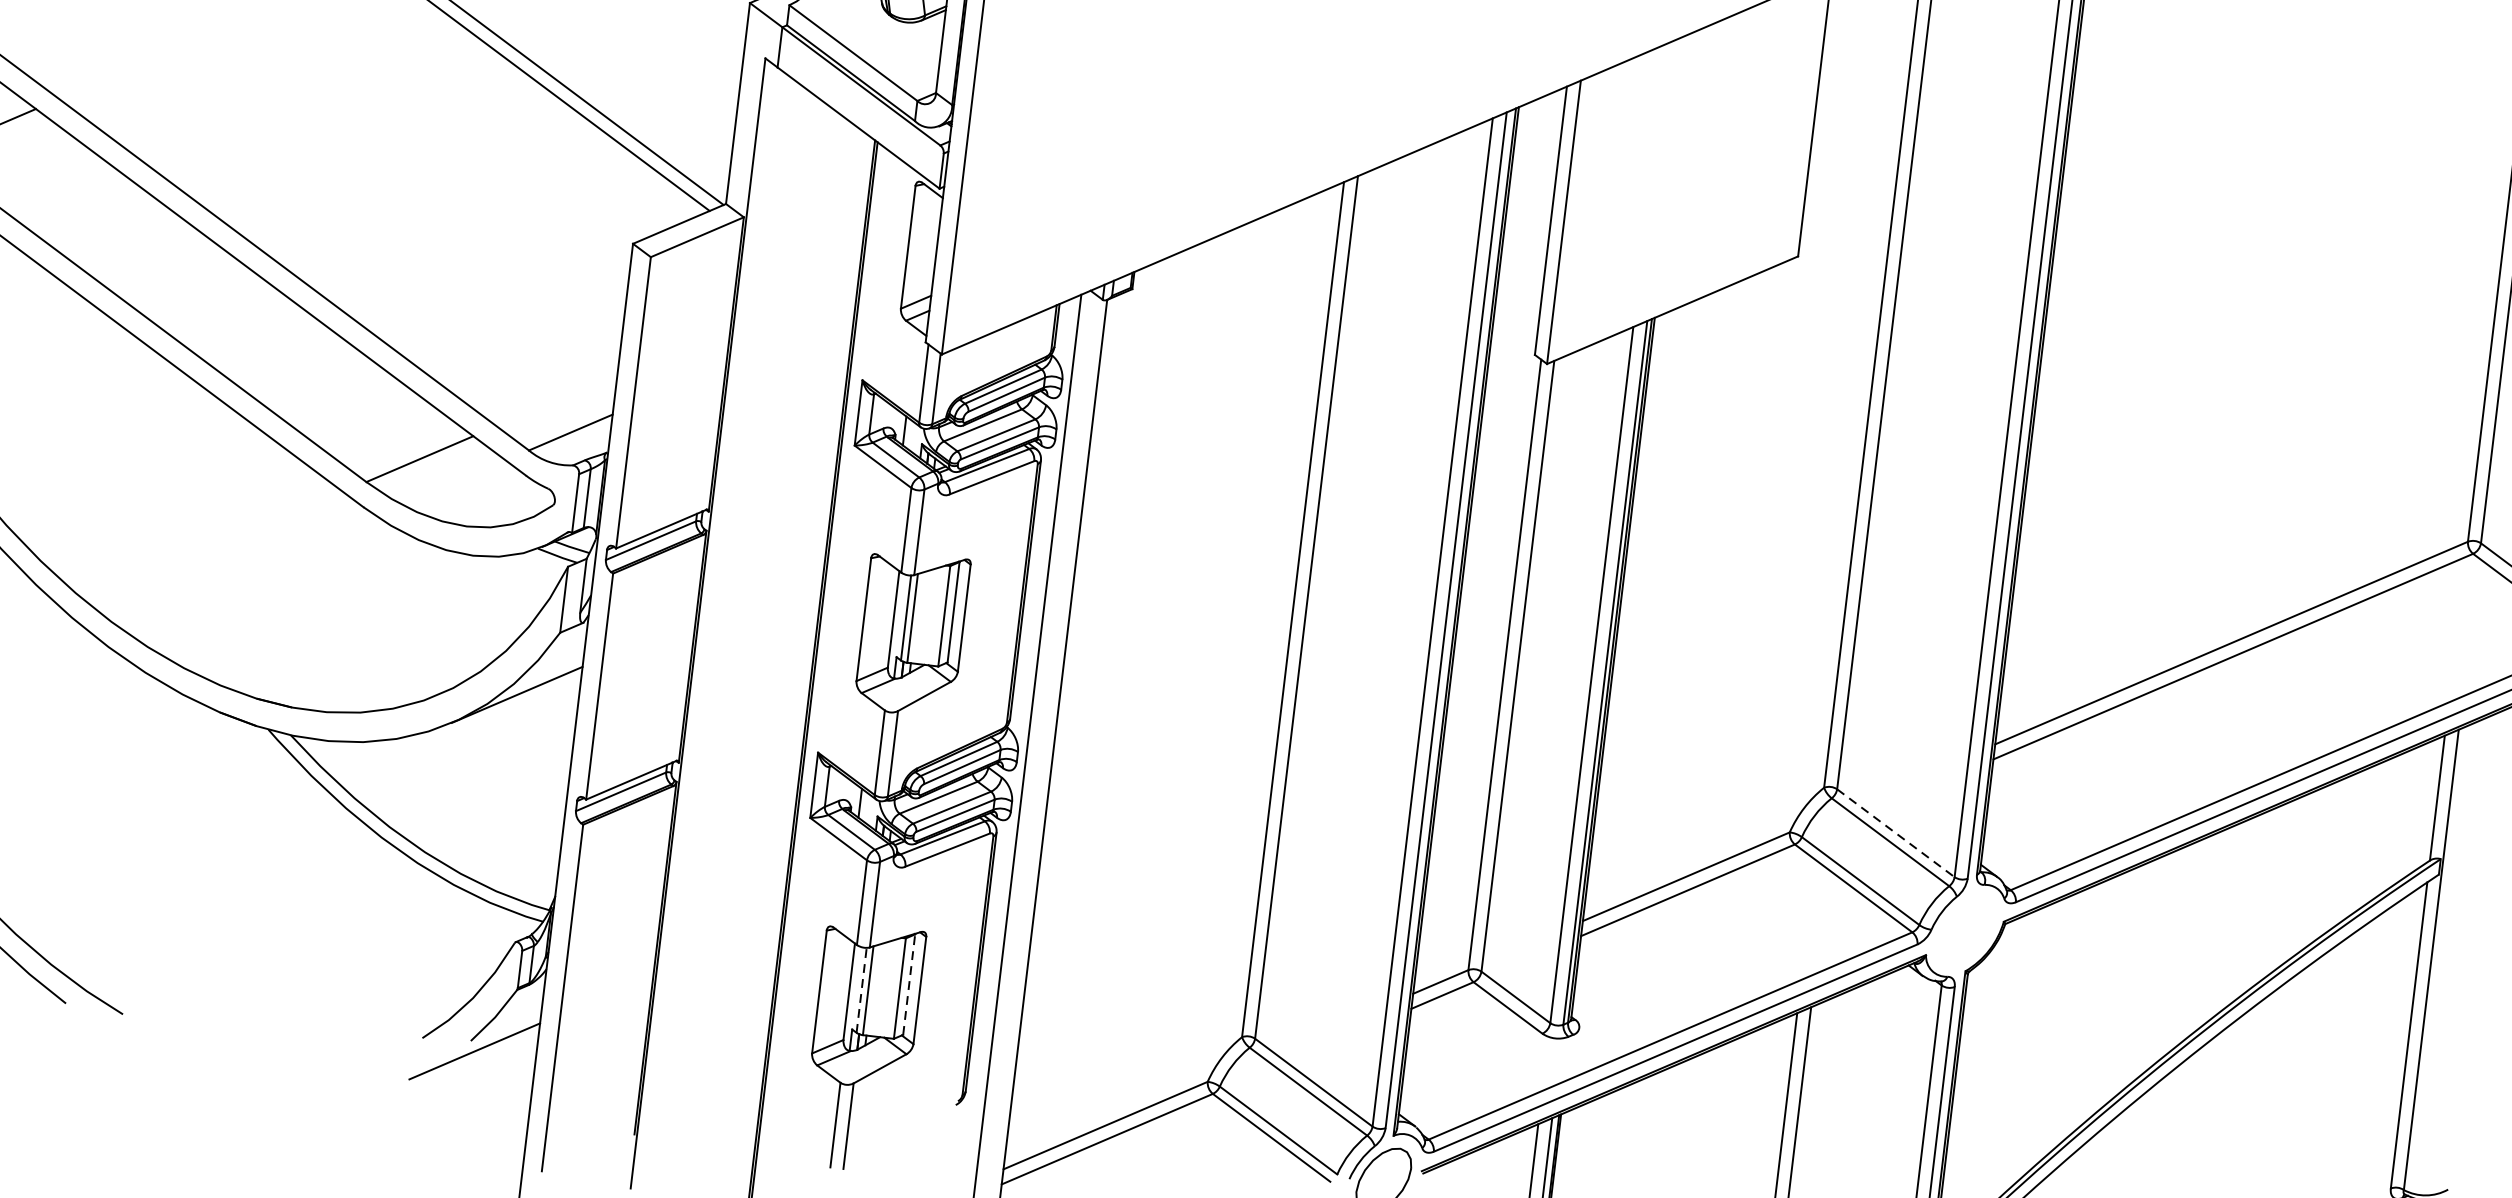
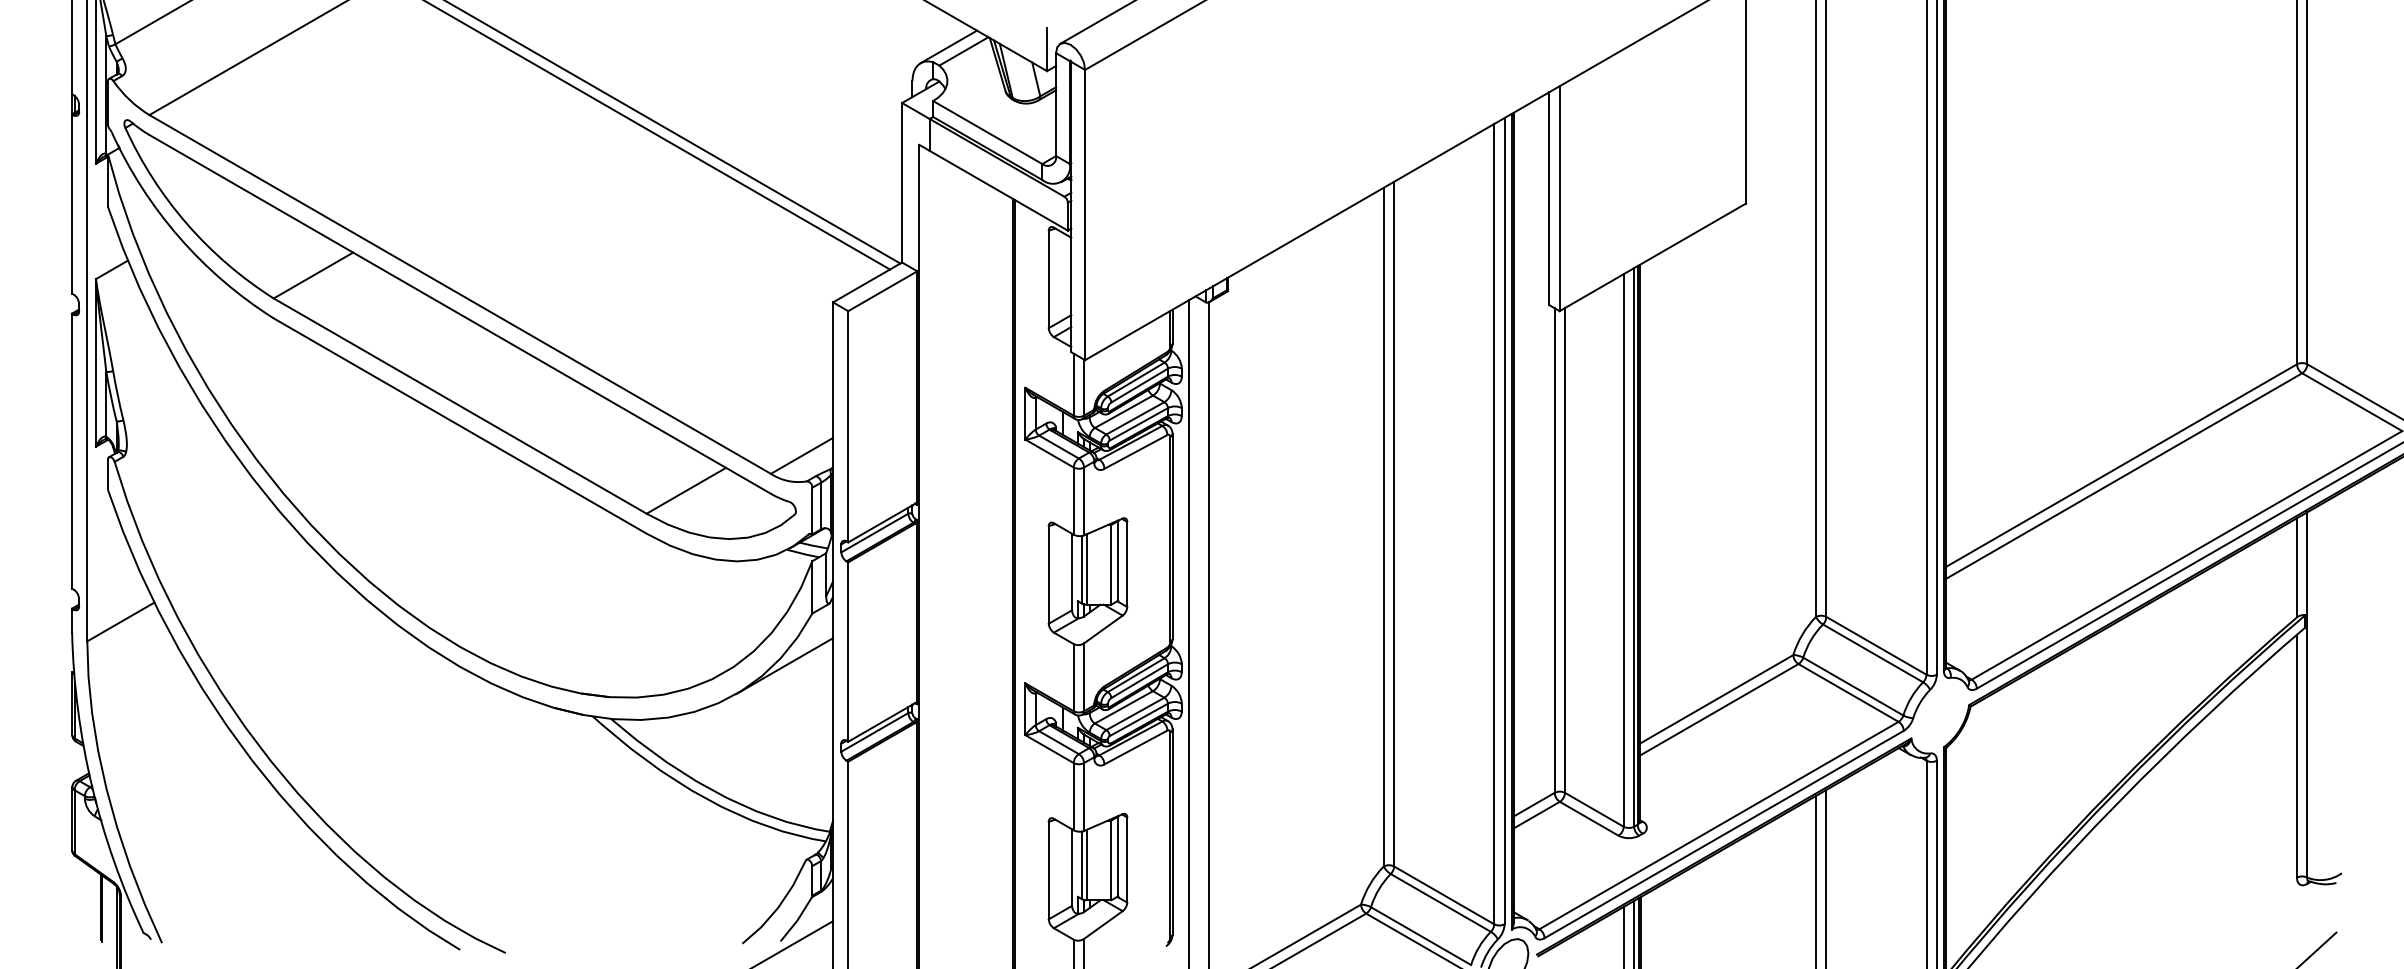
line: (1895, 832) -> (1876, 645), dashed -> solid
line: (909, 984) -> (1118, 856), dashed -> solid
line: (861, 990) -> (1081, 865), dashed -> solid

